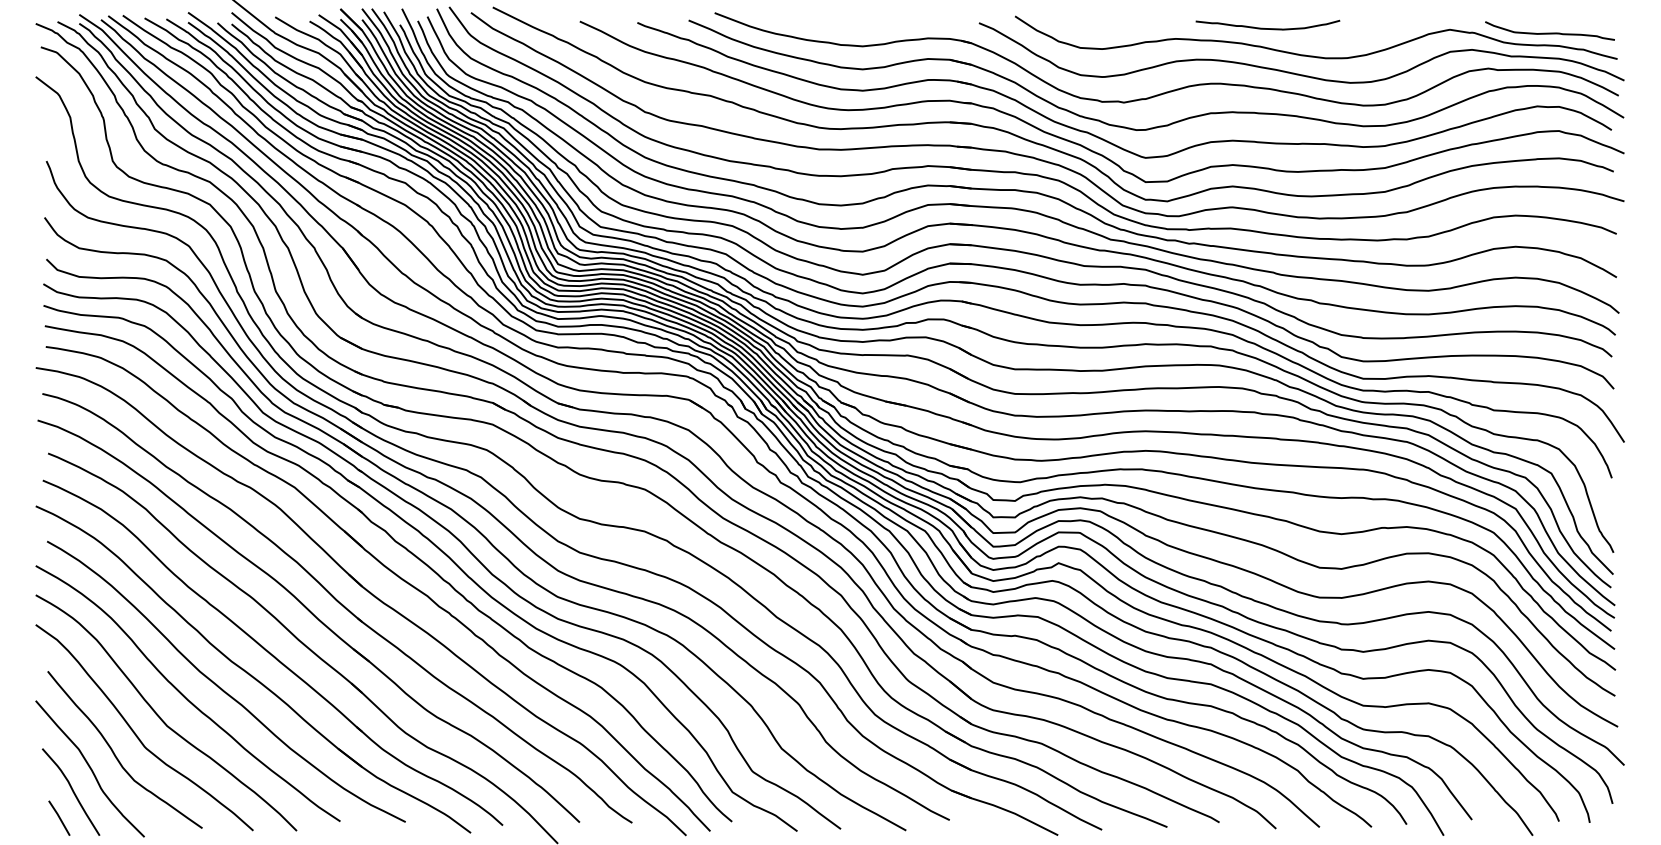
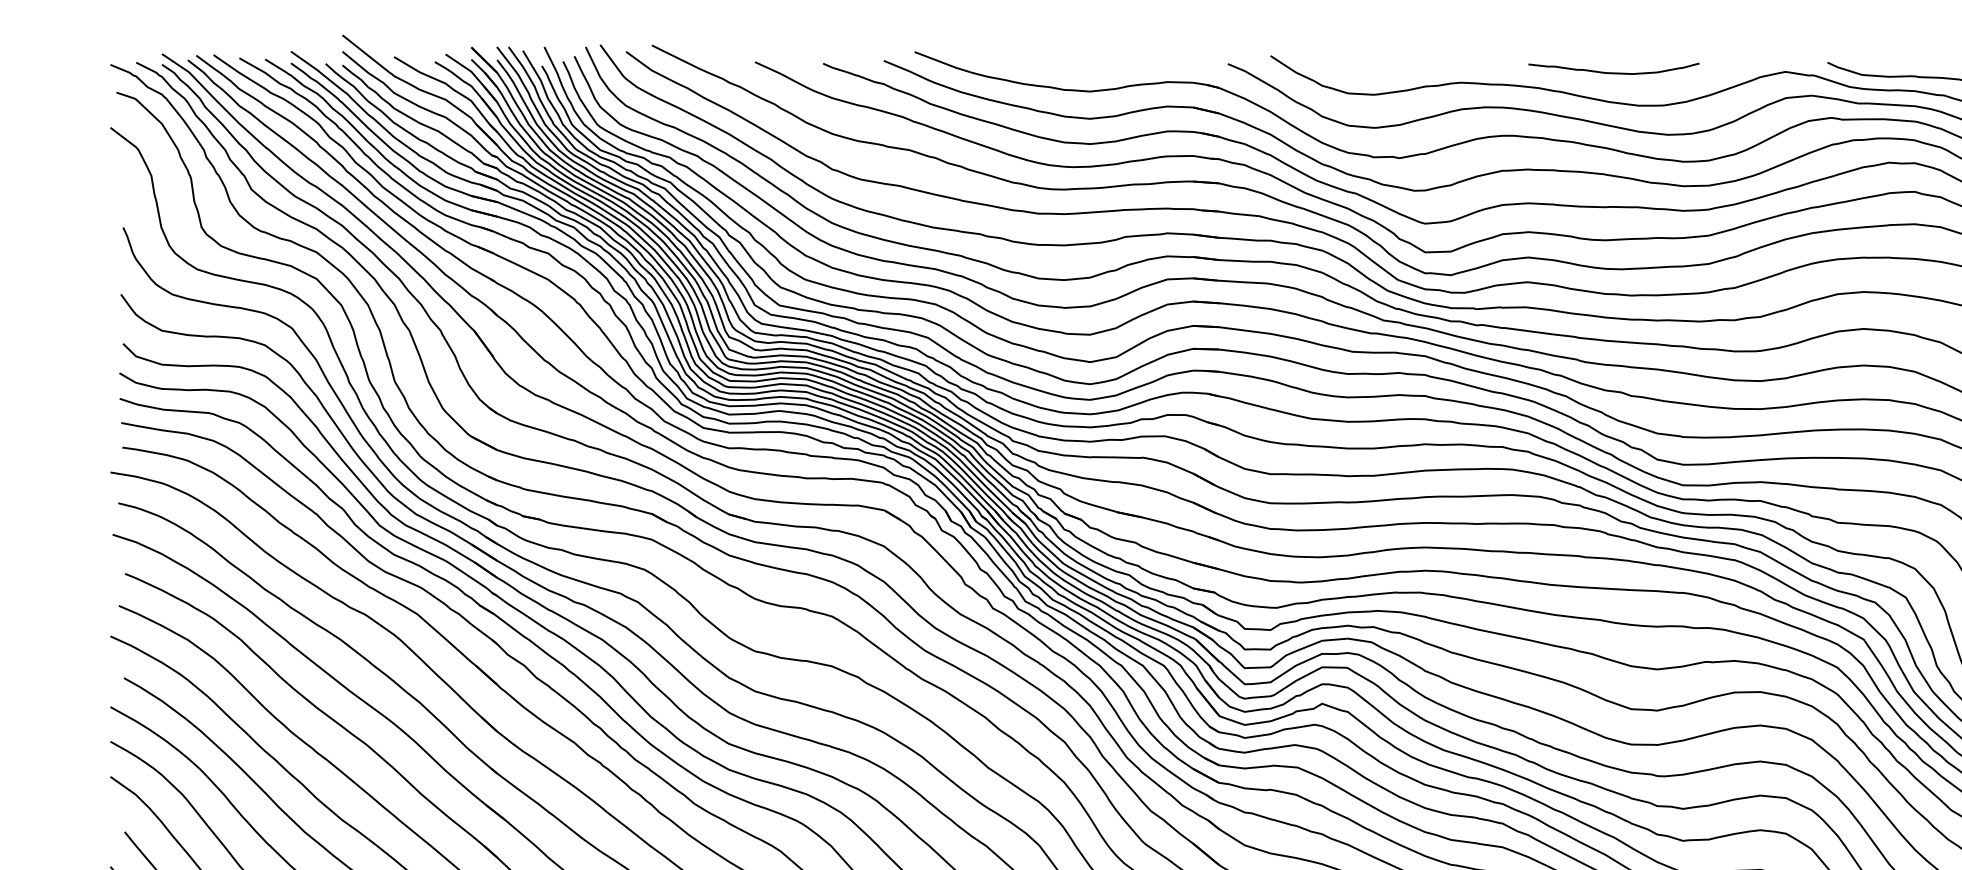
curve: (1267, 28) -> (1613, 72), moved

